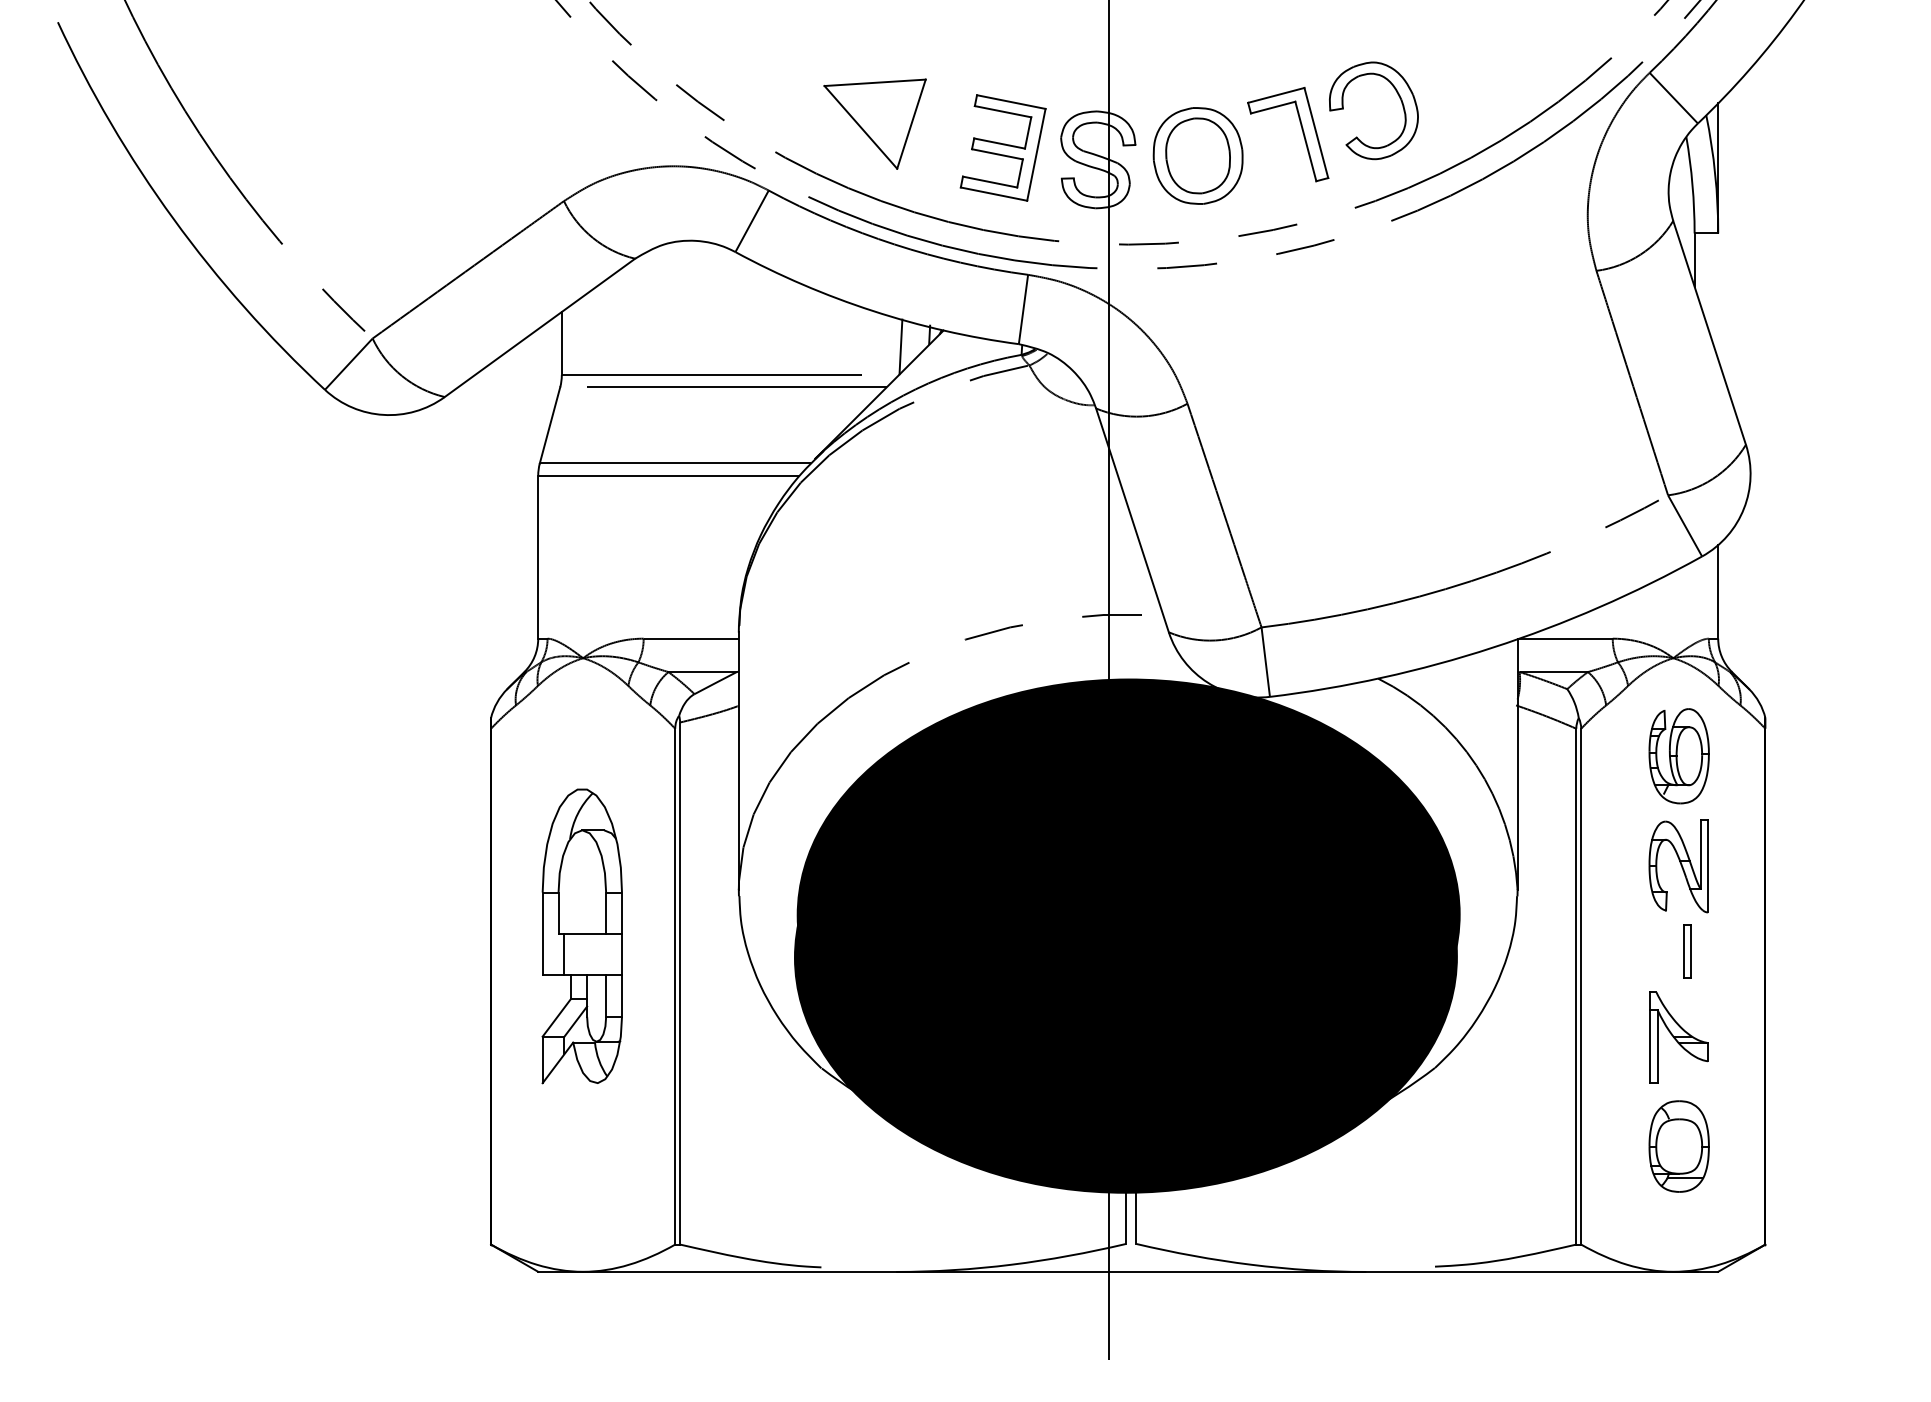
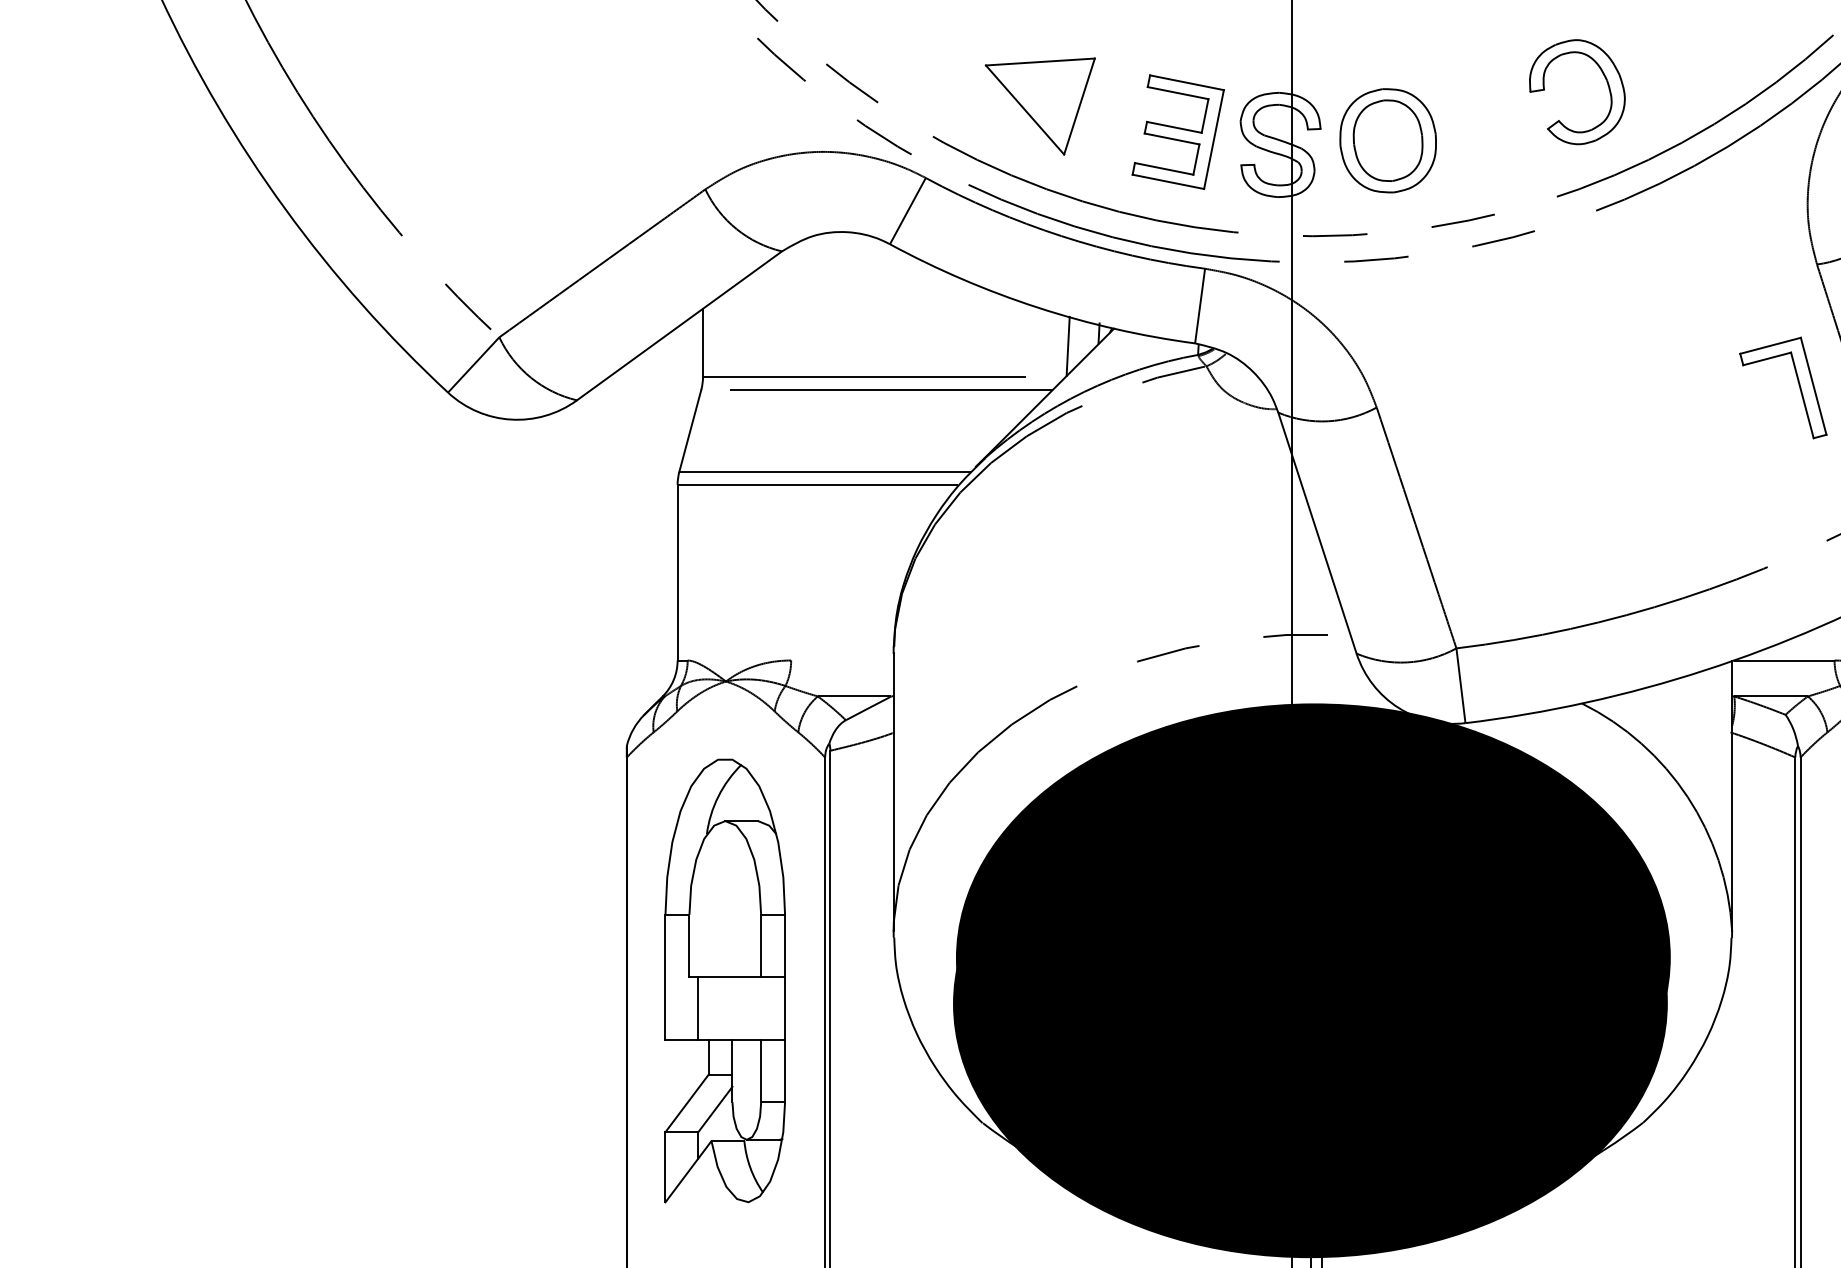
part: (1301, 129) -> (1797, 382), moved
line: (690, 638) -> (841, 660), removed
part: (581, 936) -> (724, 981), size x1.4

